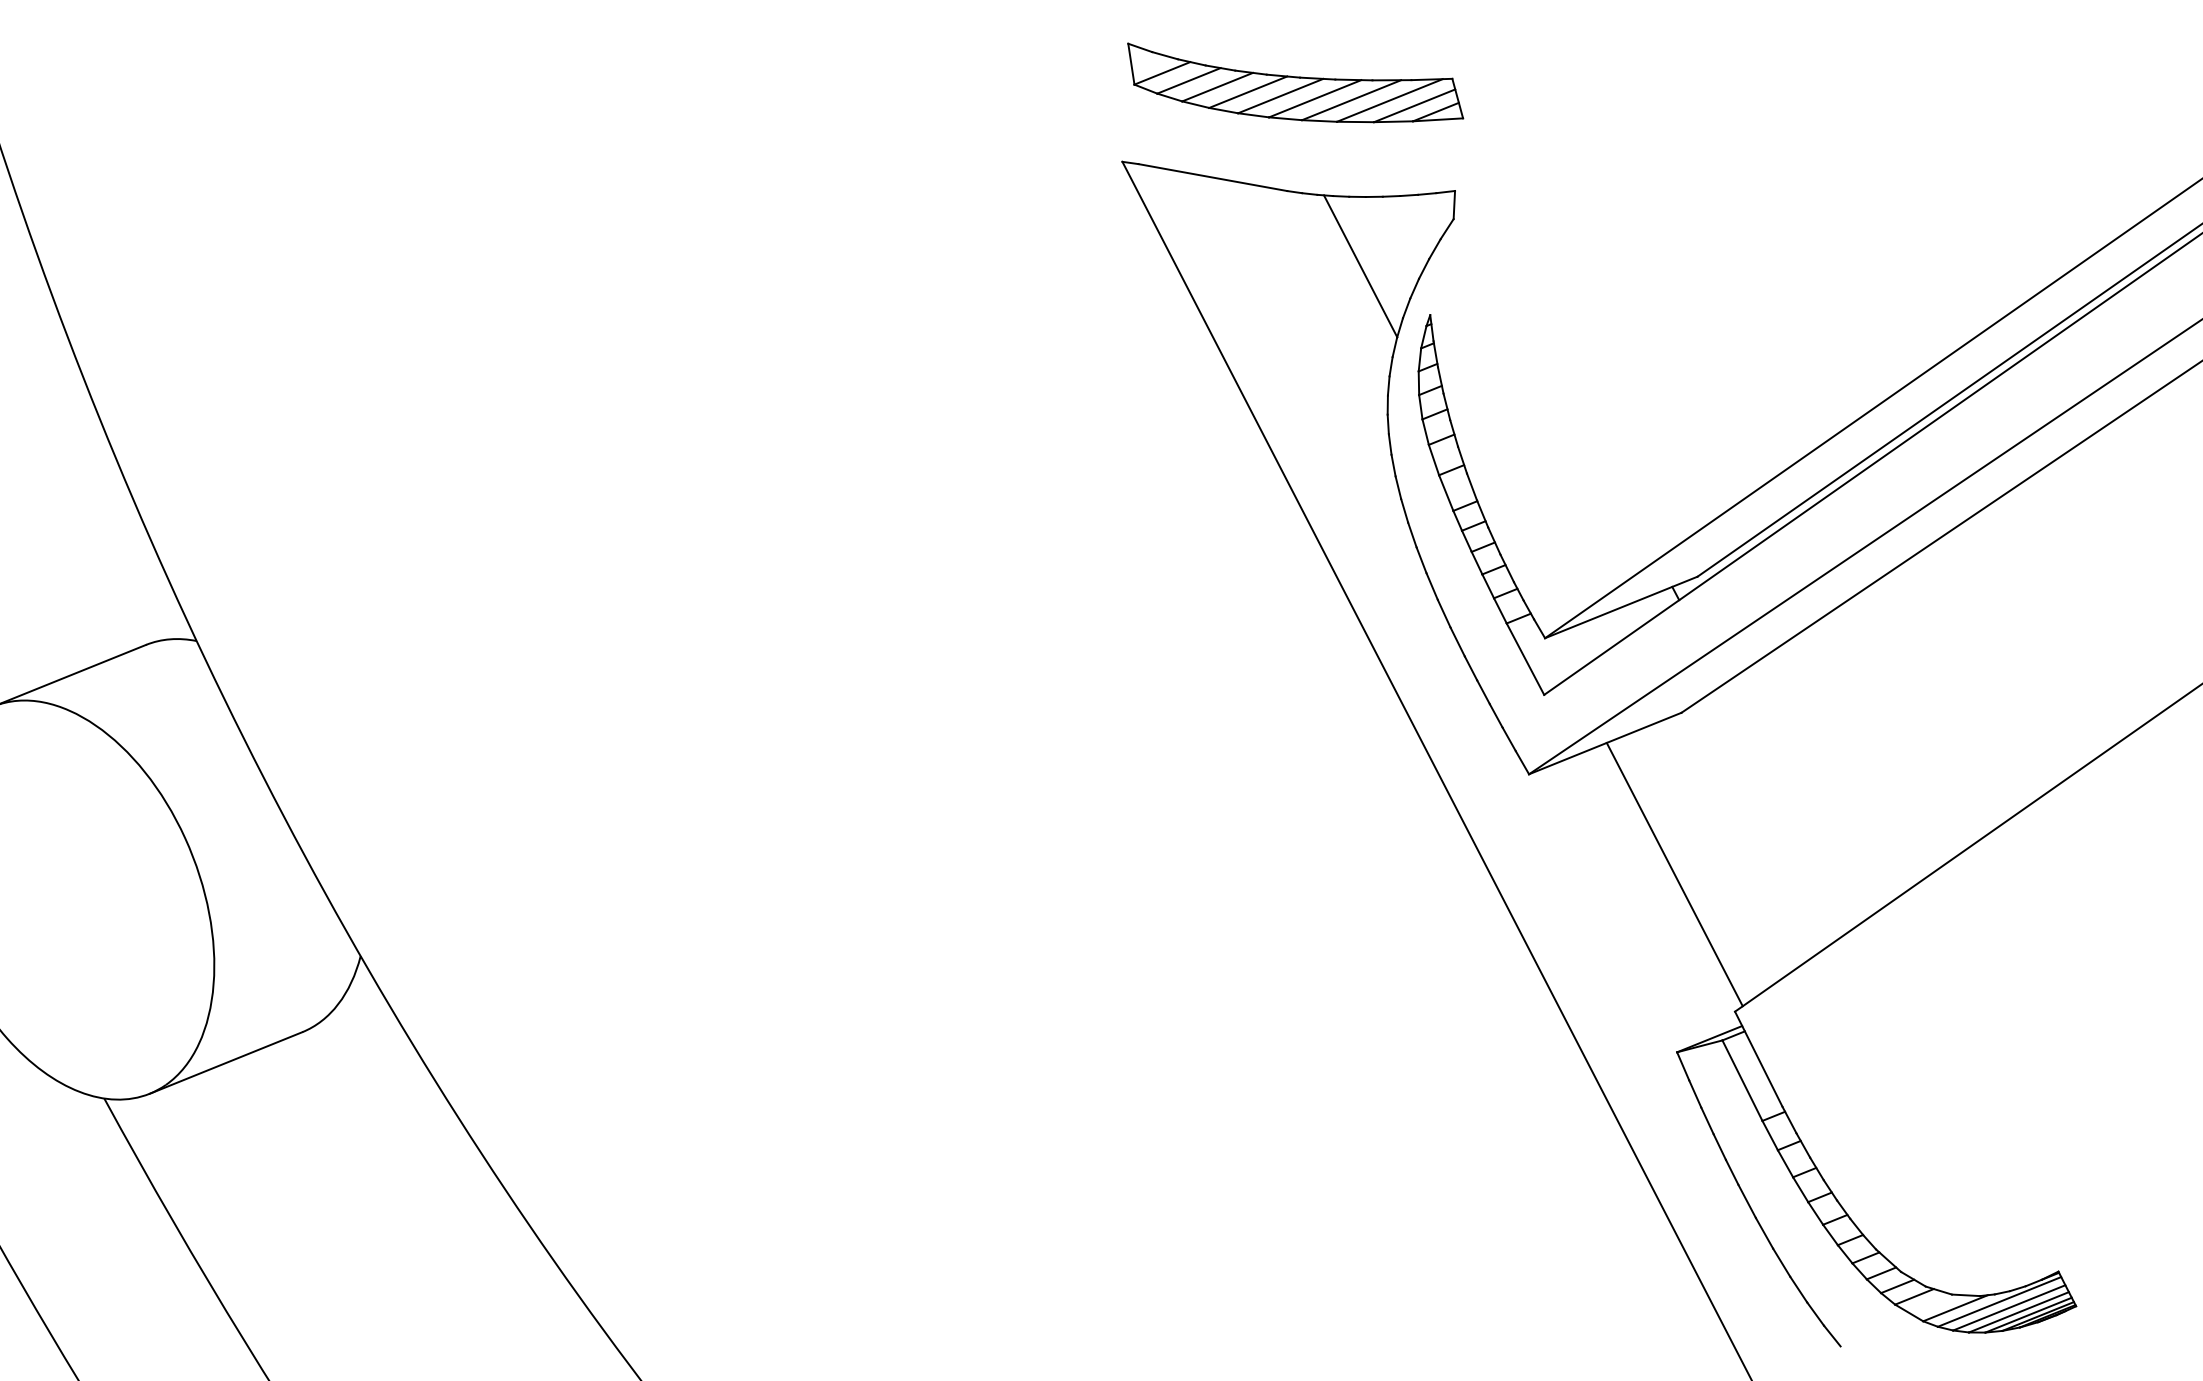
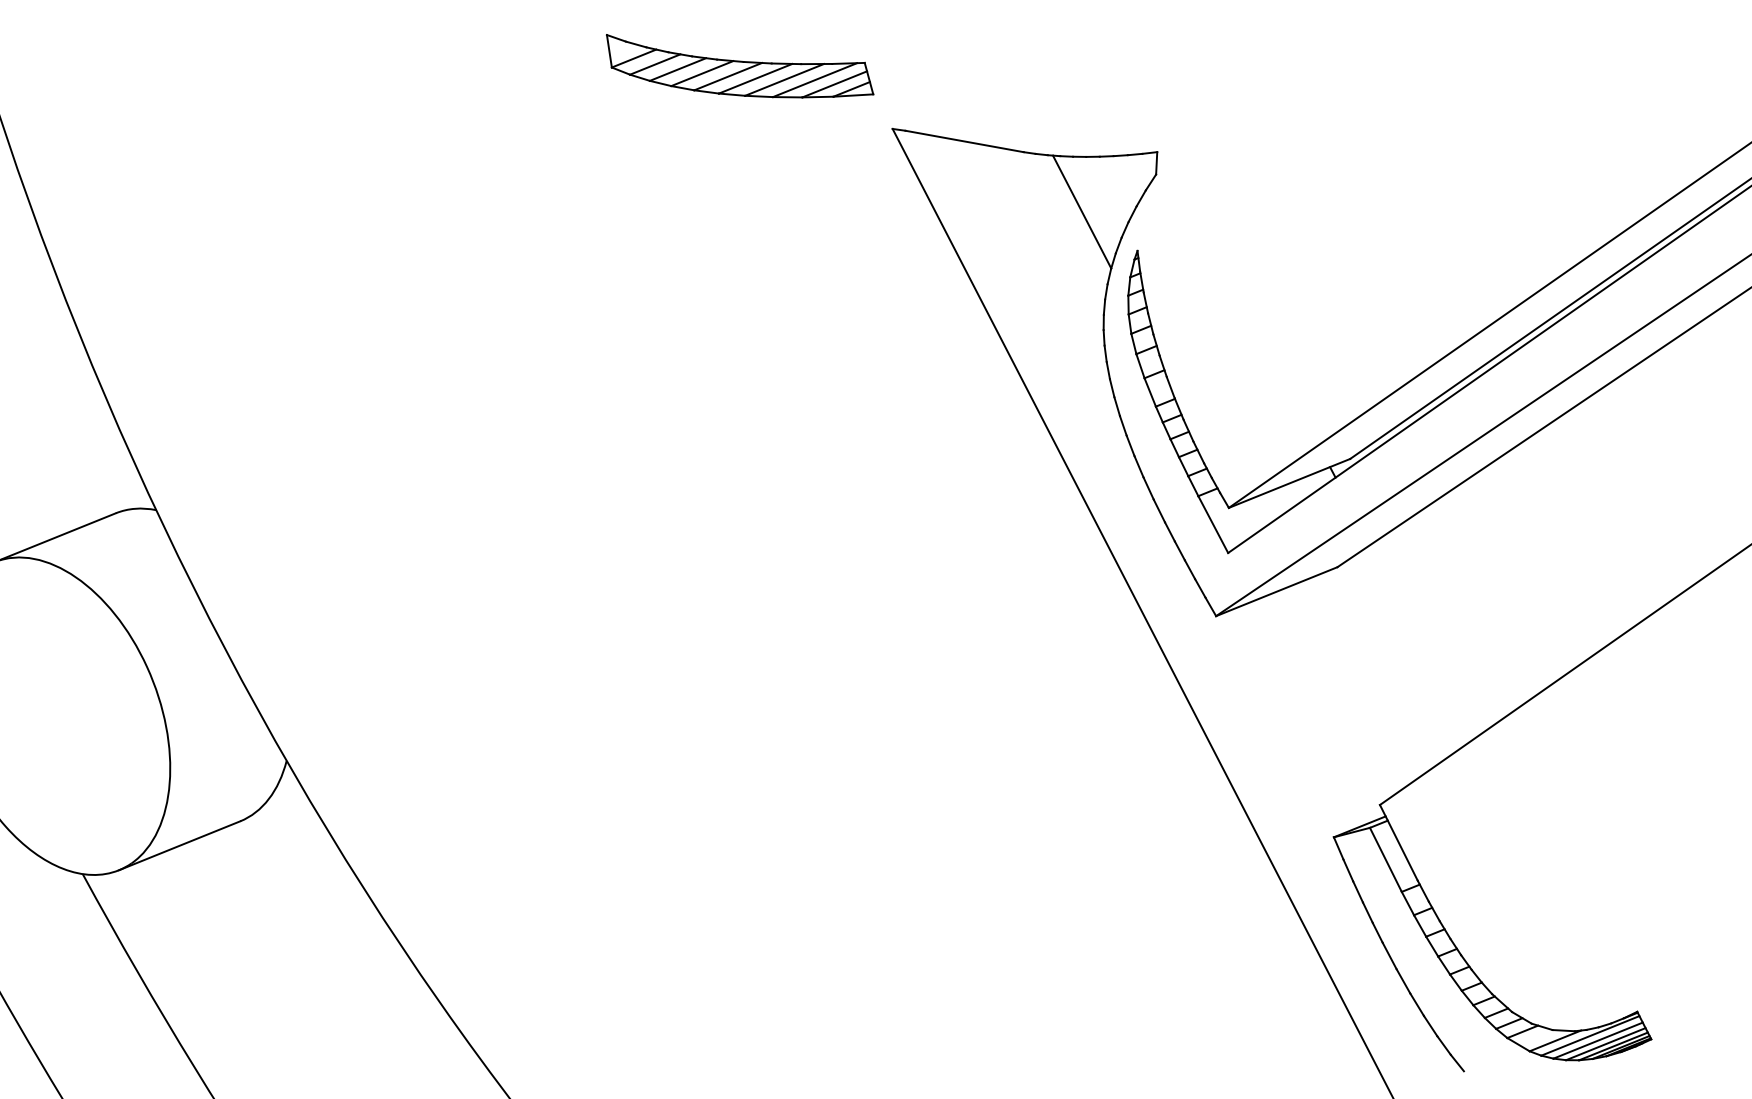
part: (1295, 82) -> (739, 65), moved
line: (1674, 874) -> (1331, 695), removed

